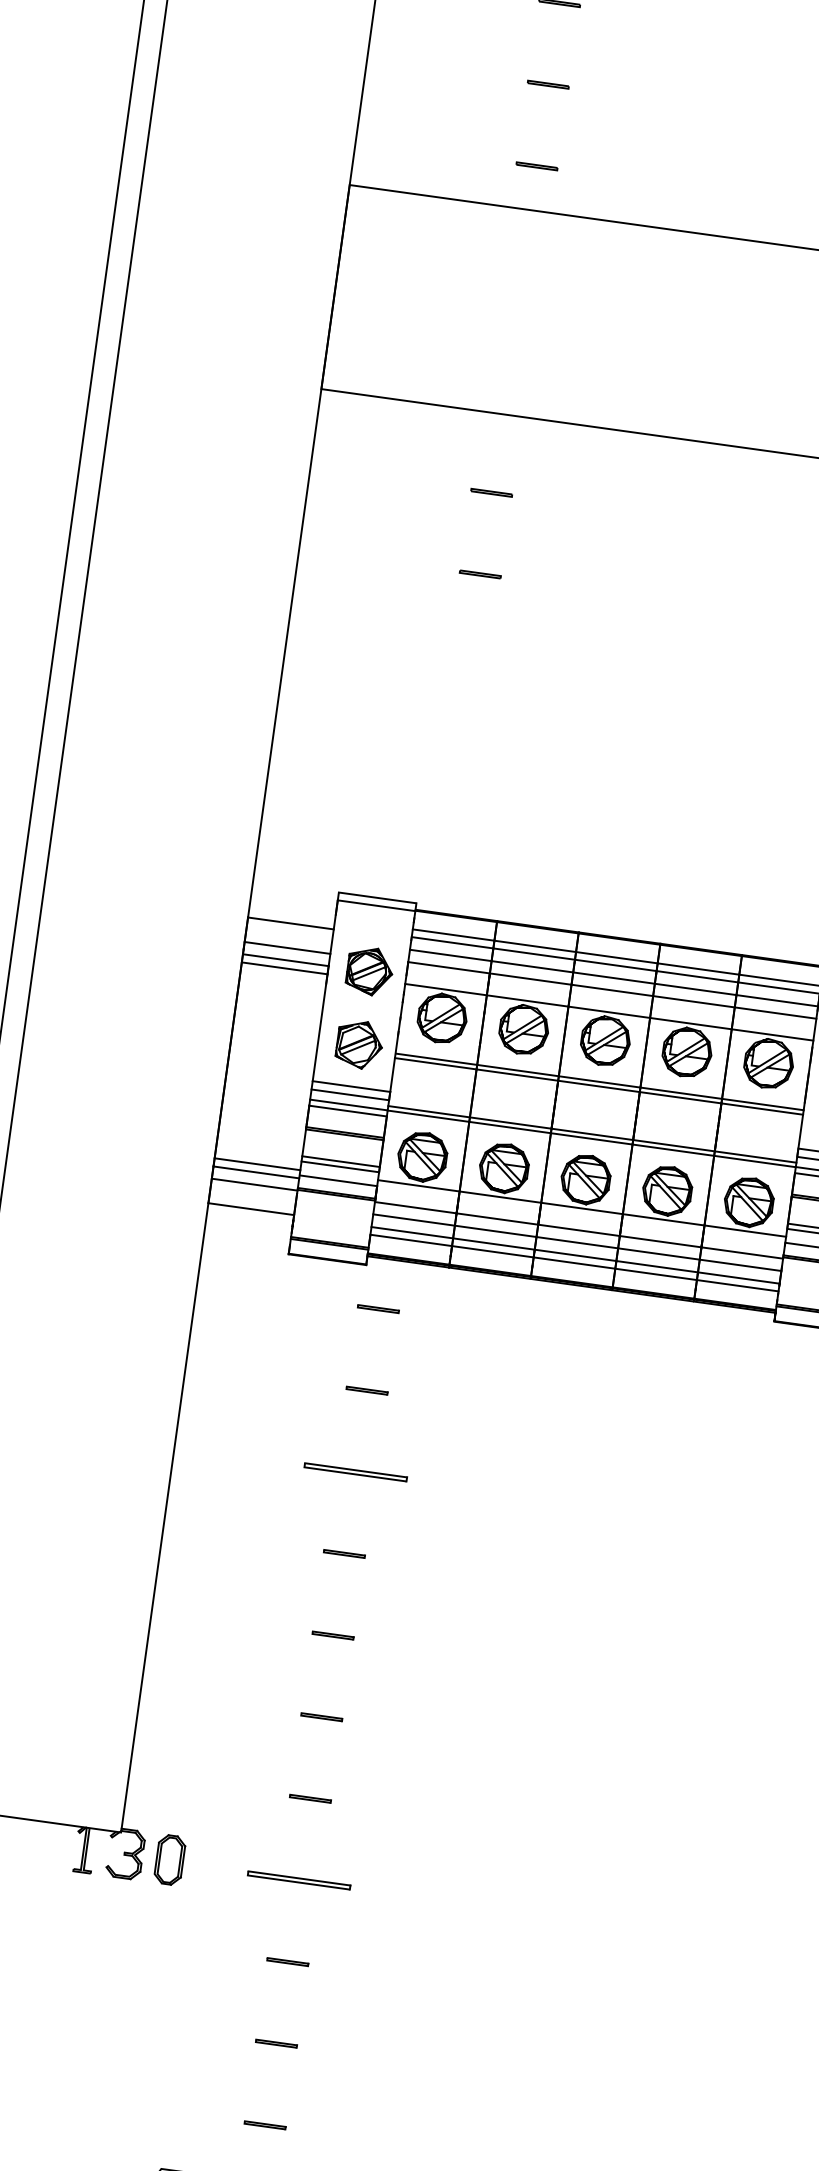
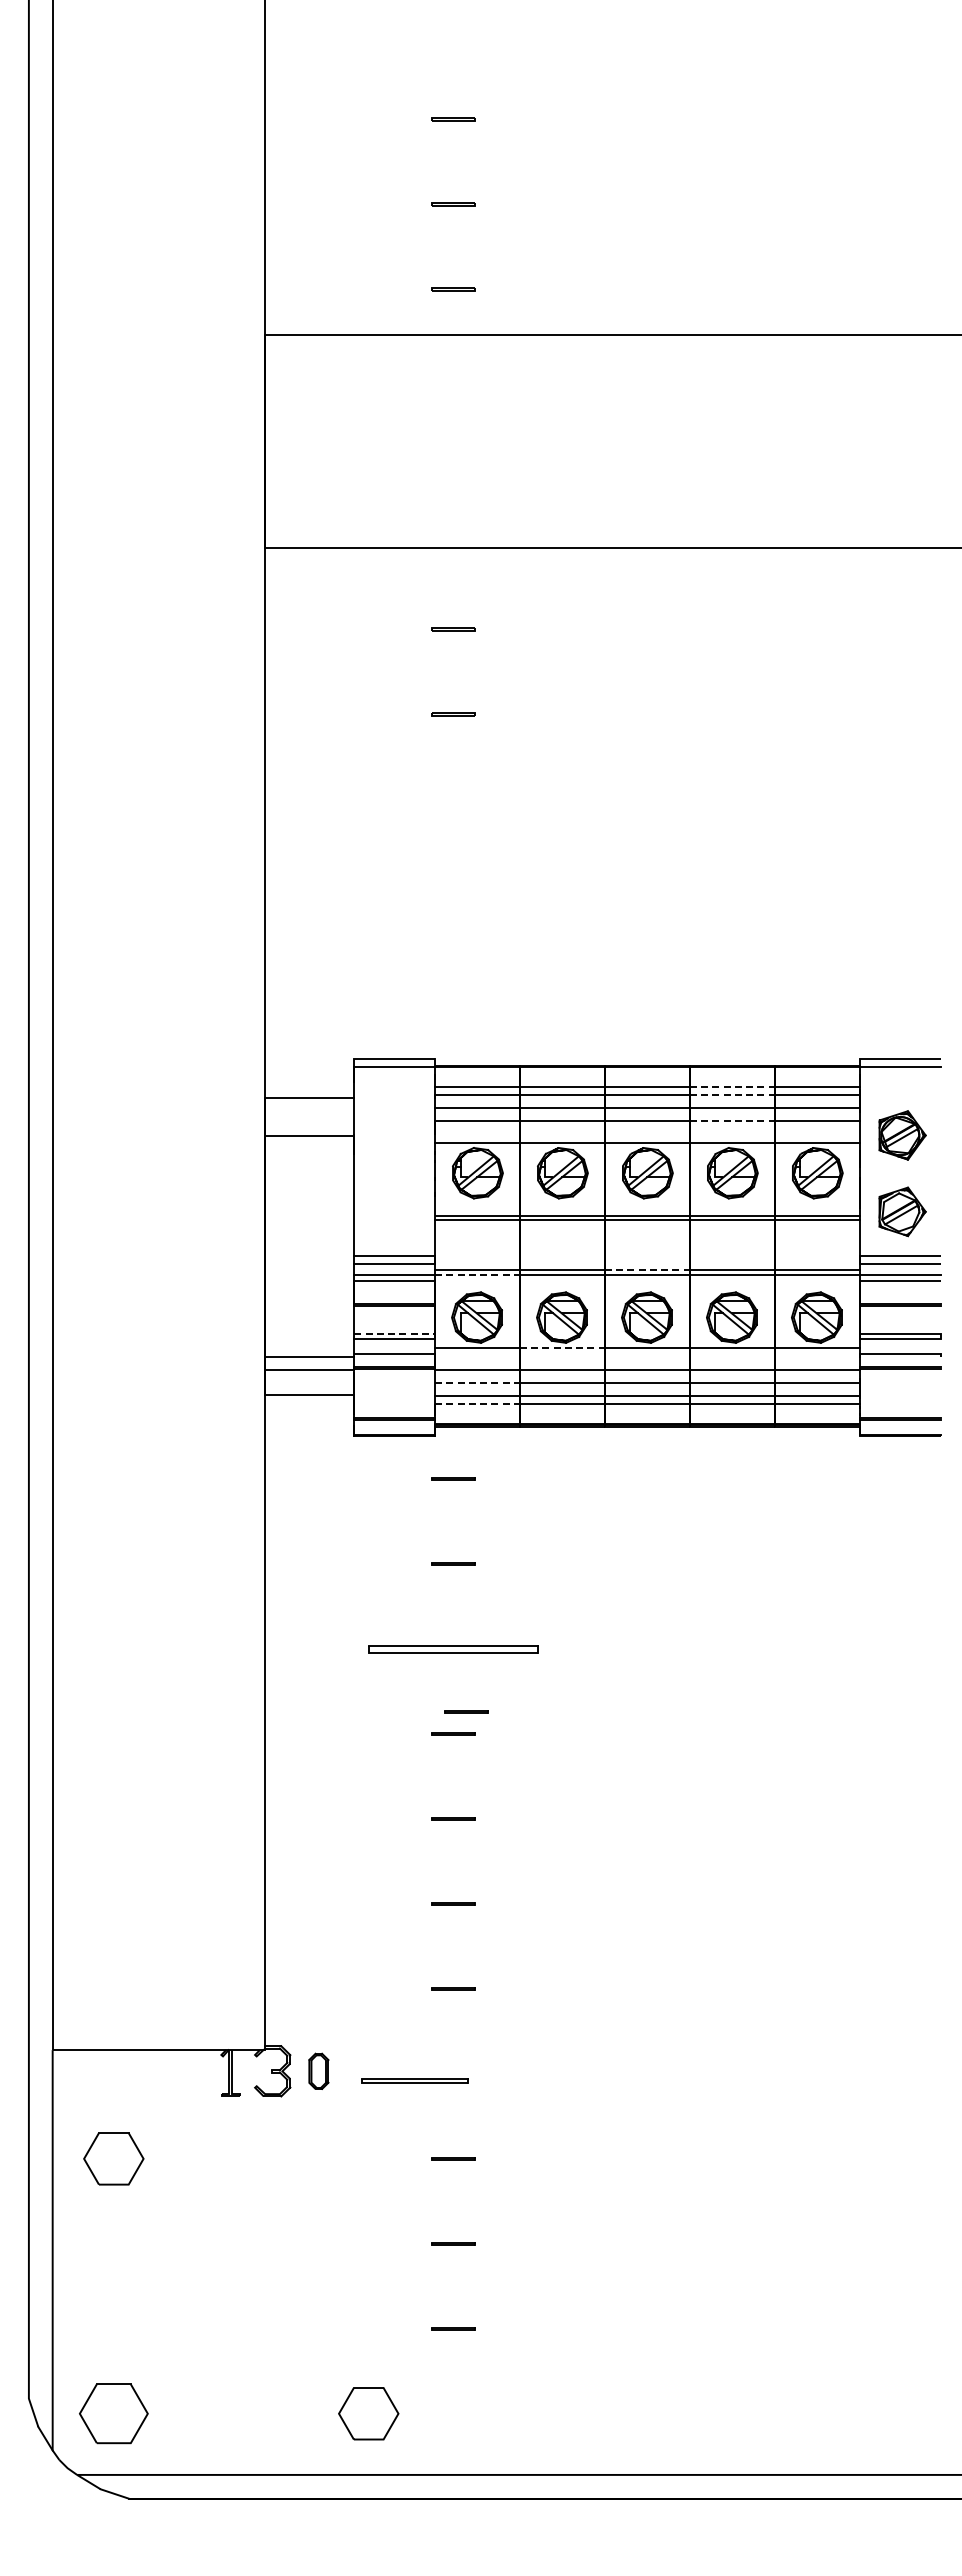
line: (287, 948) -> (309, 1123), removed
line: (284, 968) -> (309, 1144), removed
line: (698, 969) -> (732, 1086), solid -> dashed
part: (370, 971) -> (397, 1135), removed
line: (697, 976) -> (732, 1094), solid -> dashed
line: (694, 1001) -> (732, 1120), solid -> dashed
part: (360, 1044) -> (397, 1211), removed
line: (428, 1116) -> (477, 1275), solid -> dashed
line: (592, 1134) -> (647, 1270), solid -> dashed
line: (341, 1161) -> (395, 1333), solid -> dashed
line: (257, 1164) -> (309, 1348), removed
line: (500, 1197) -> (562, 1347), solid -> dashed
line: (414, 1220) -> (477, 1383), solid -> dashed
line: (411, 1240) -> (477, 1404), solid -> dashed
part: (355, 1471) -> (453, 1648), size x1.6
line: (359, 1534) -> (466, 1711), added
part: (169, 1860) -> (318, 2071), size x0.7
part: (299, 1880) -> (414, 2080), moved

